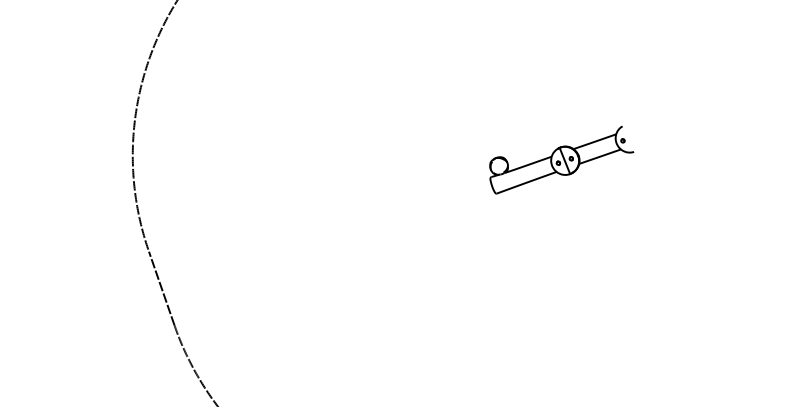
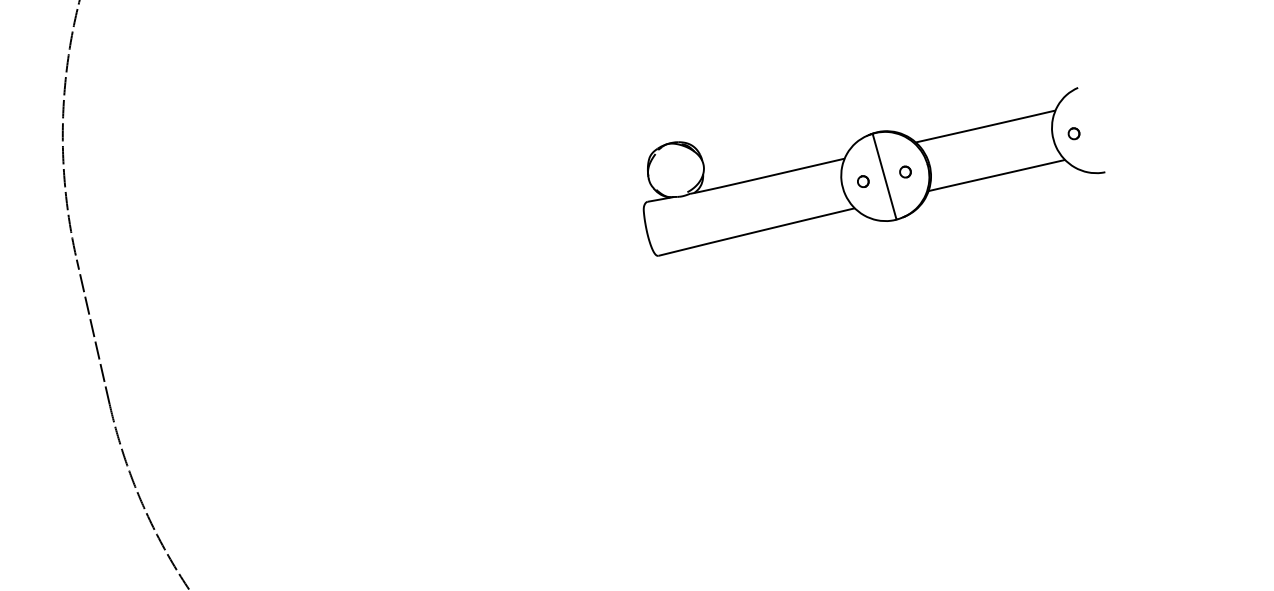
part: (561, 159) -> (874, 171), size x1.67

